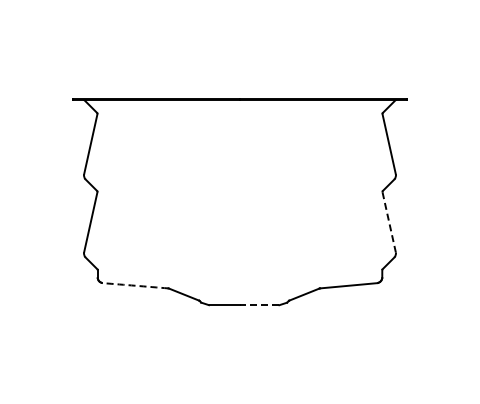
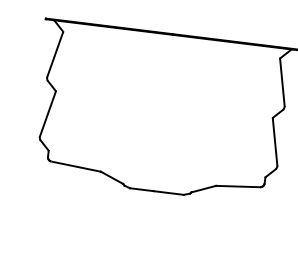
line: (389, 222) -> (275, 142), dashed -> solid
arc: (135, 285) -> (76, 166), dashed -> solid
line: (259, 305) -> (168, 193), dashed -> solid

